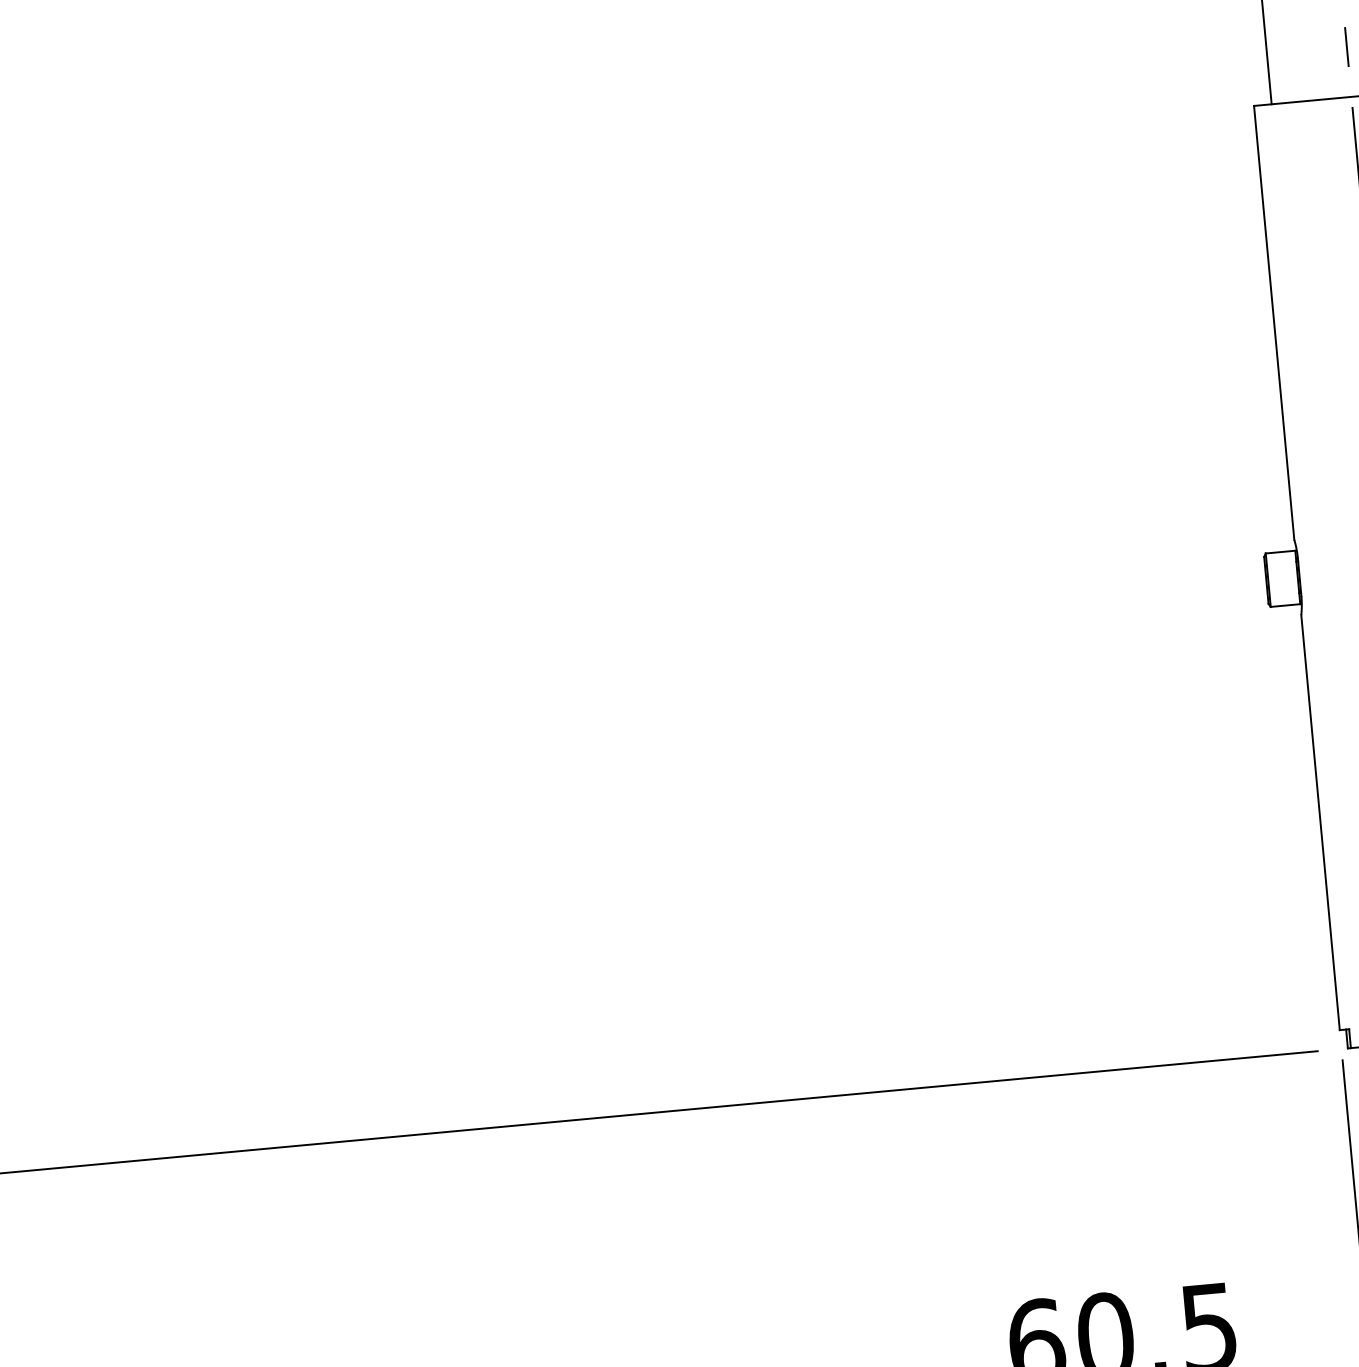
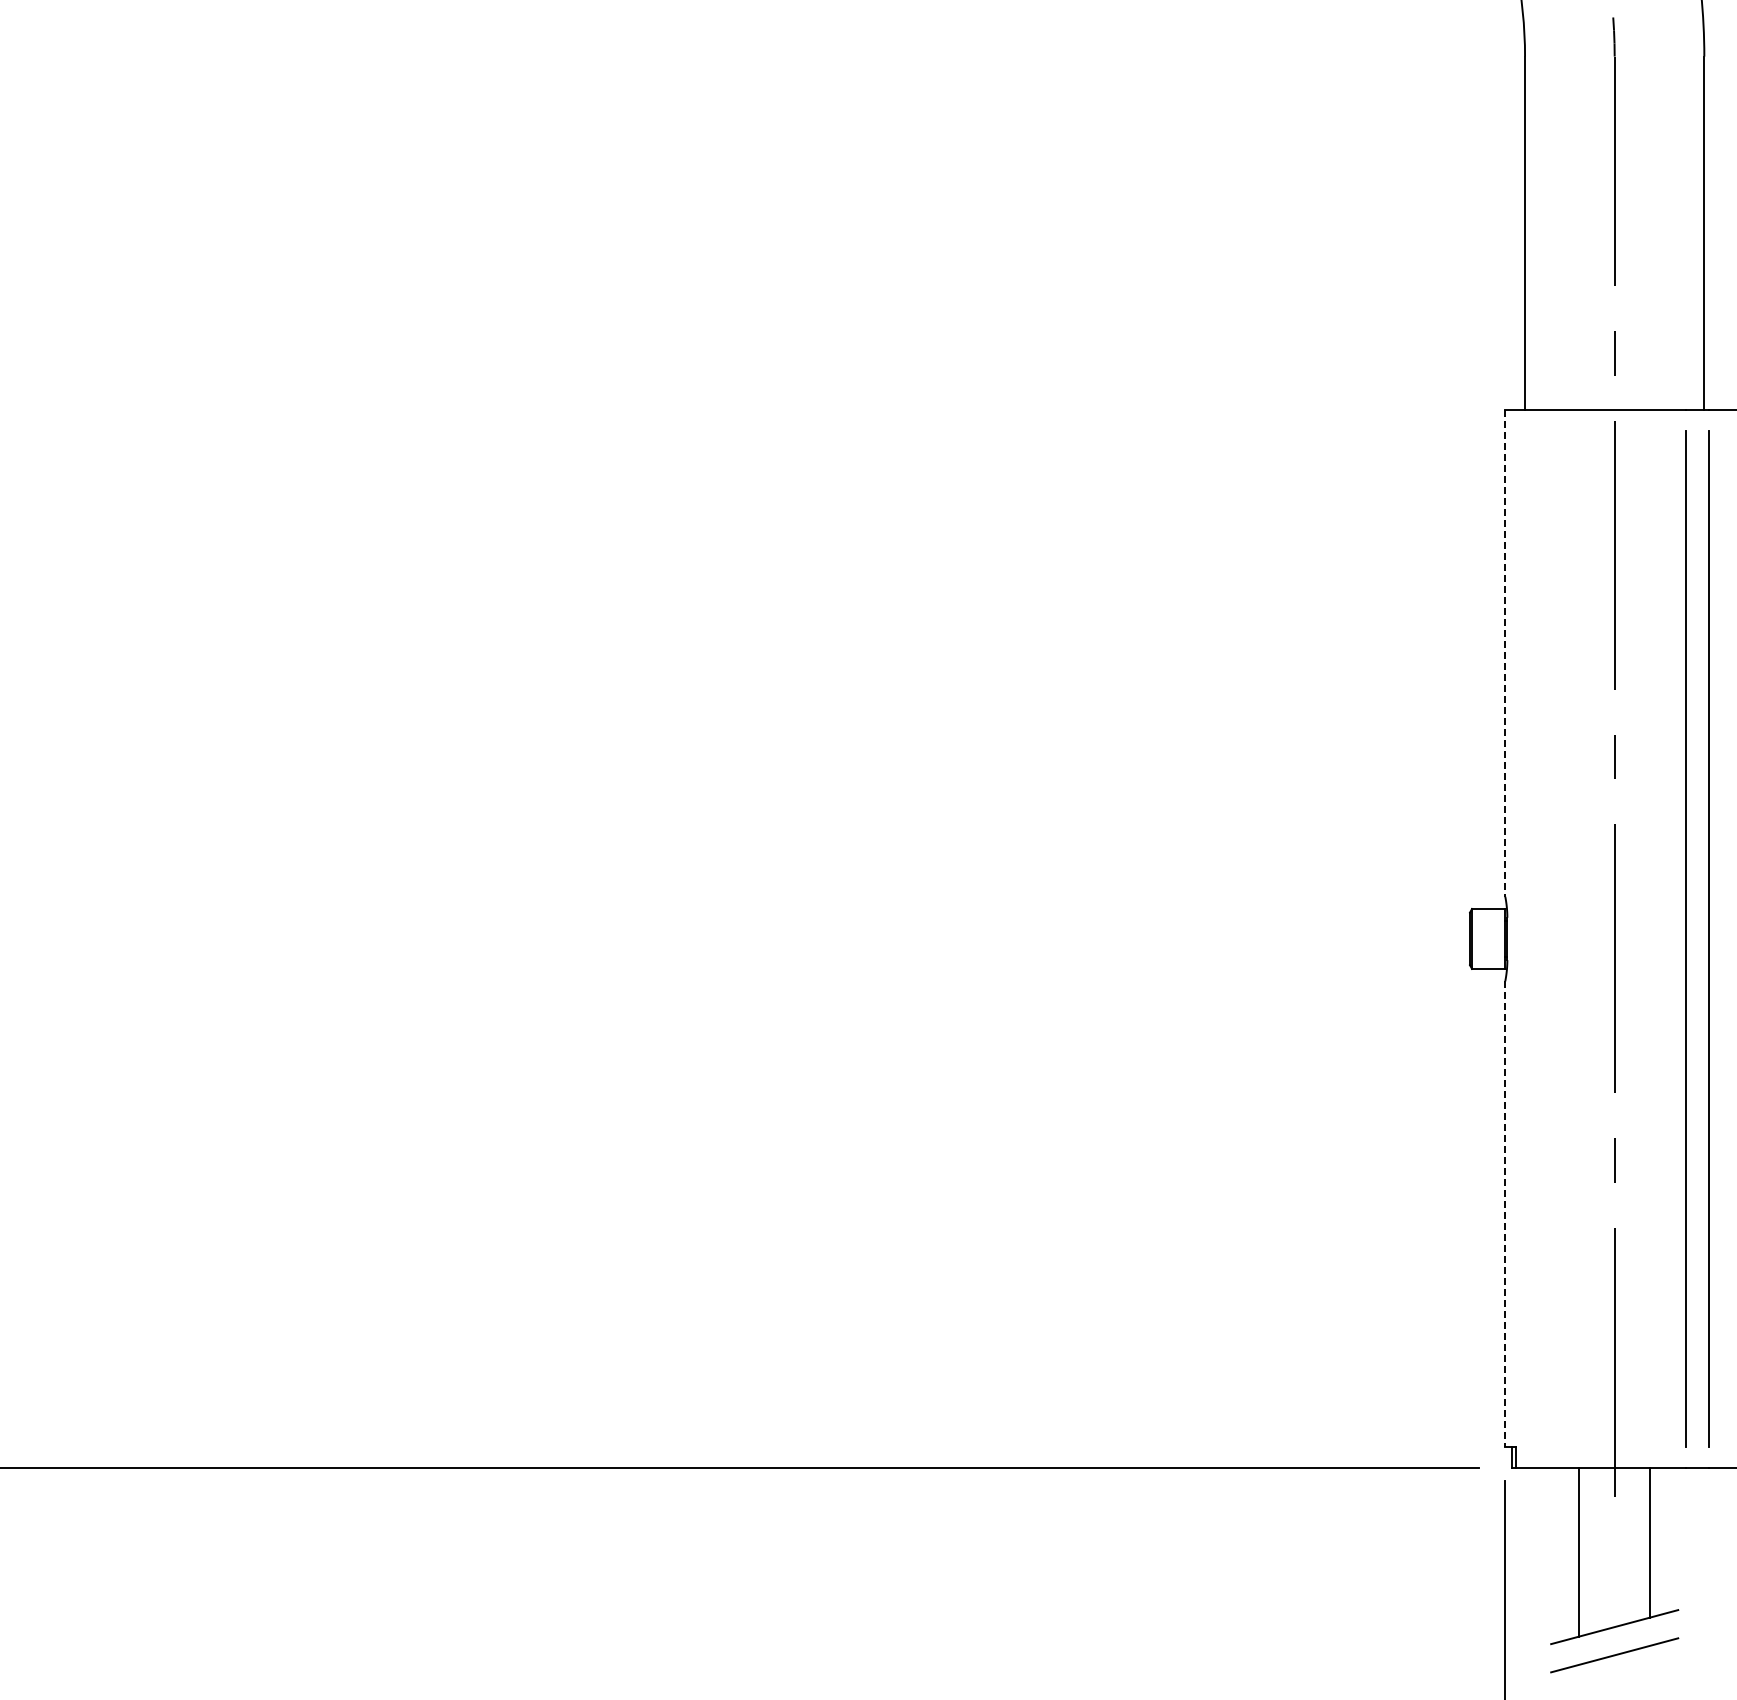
line: (1274, 323) -> (1505, 653), solid -> dashed
line: (1320, 822) -> (1505, 1214), solid -> dashed

